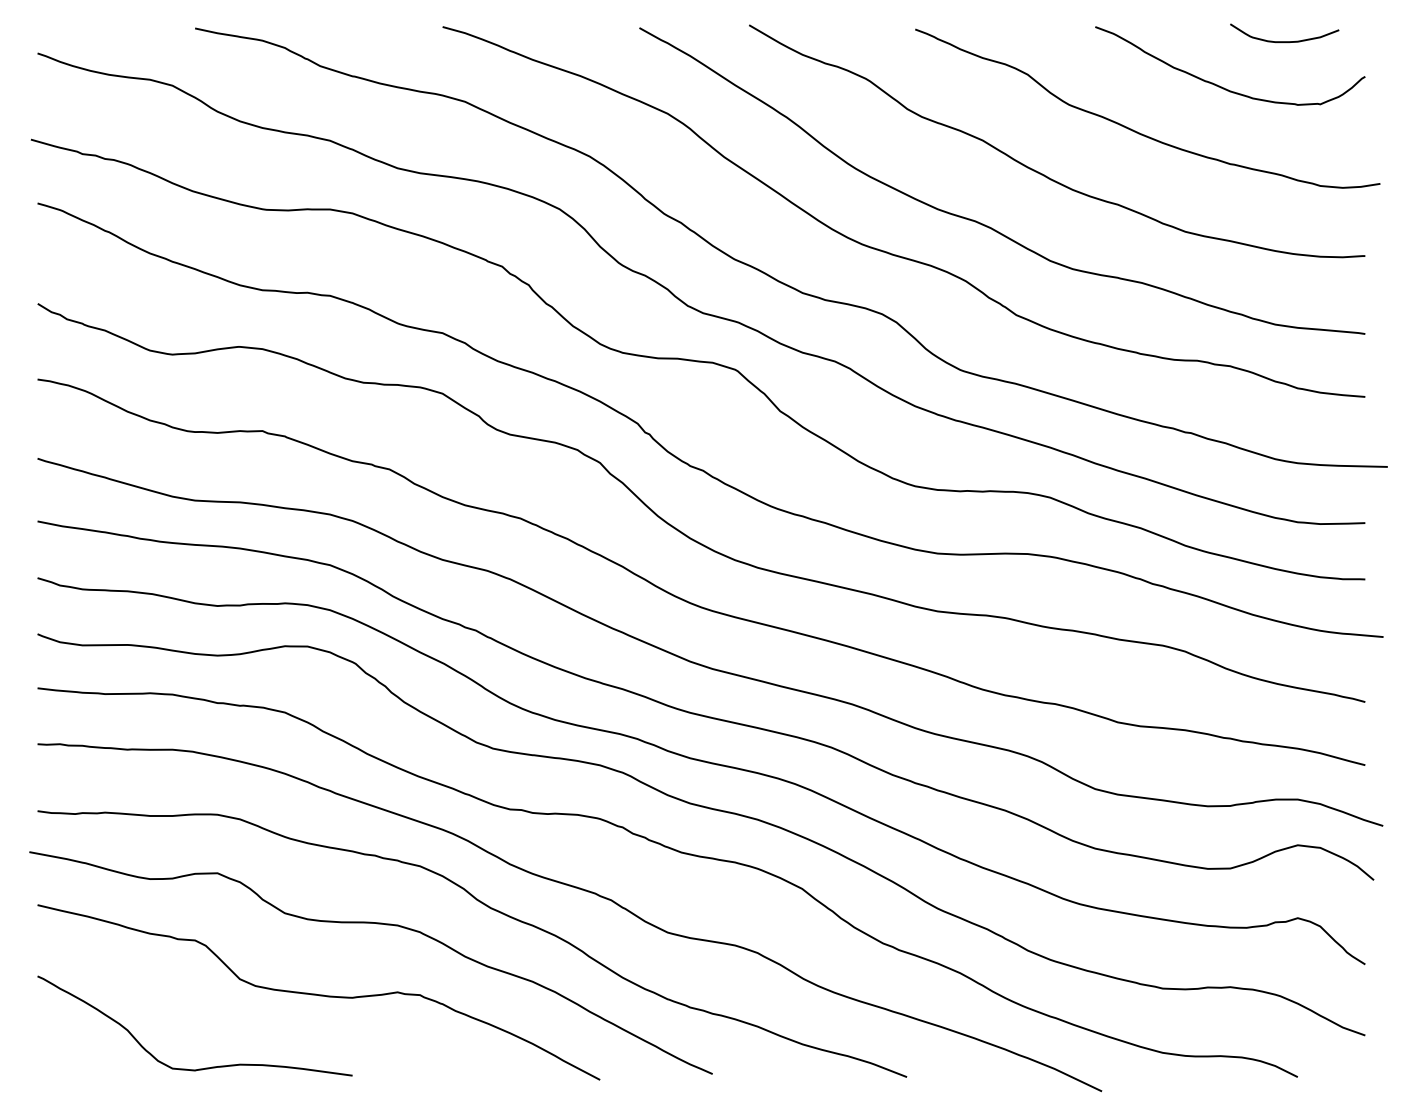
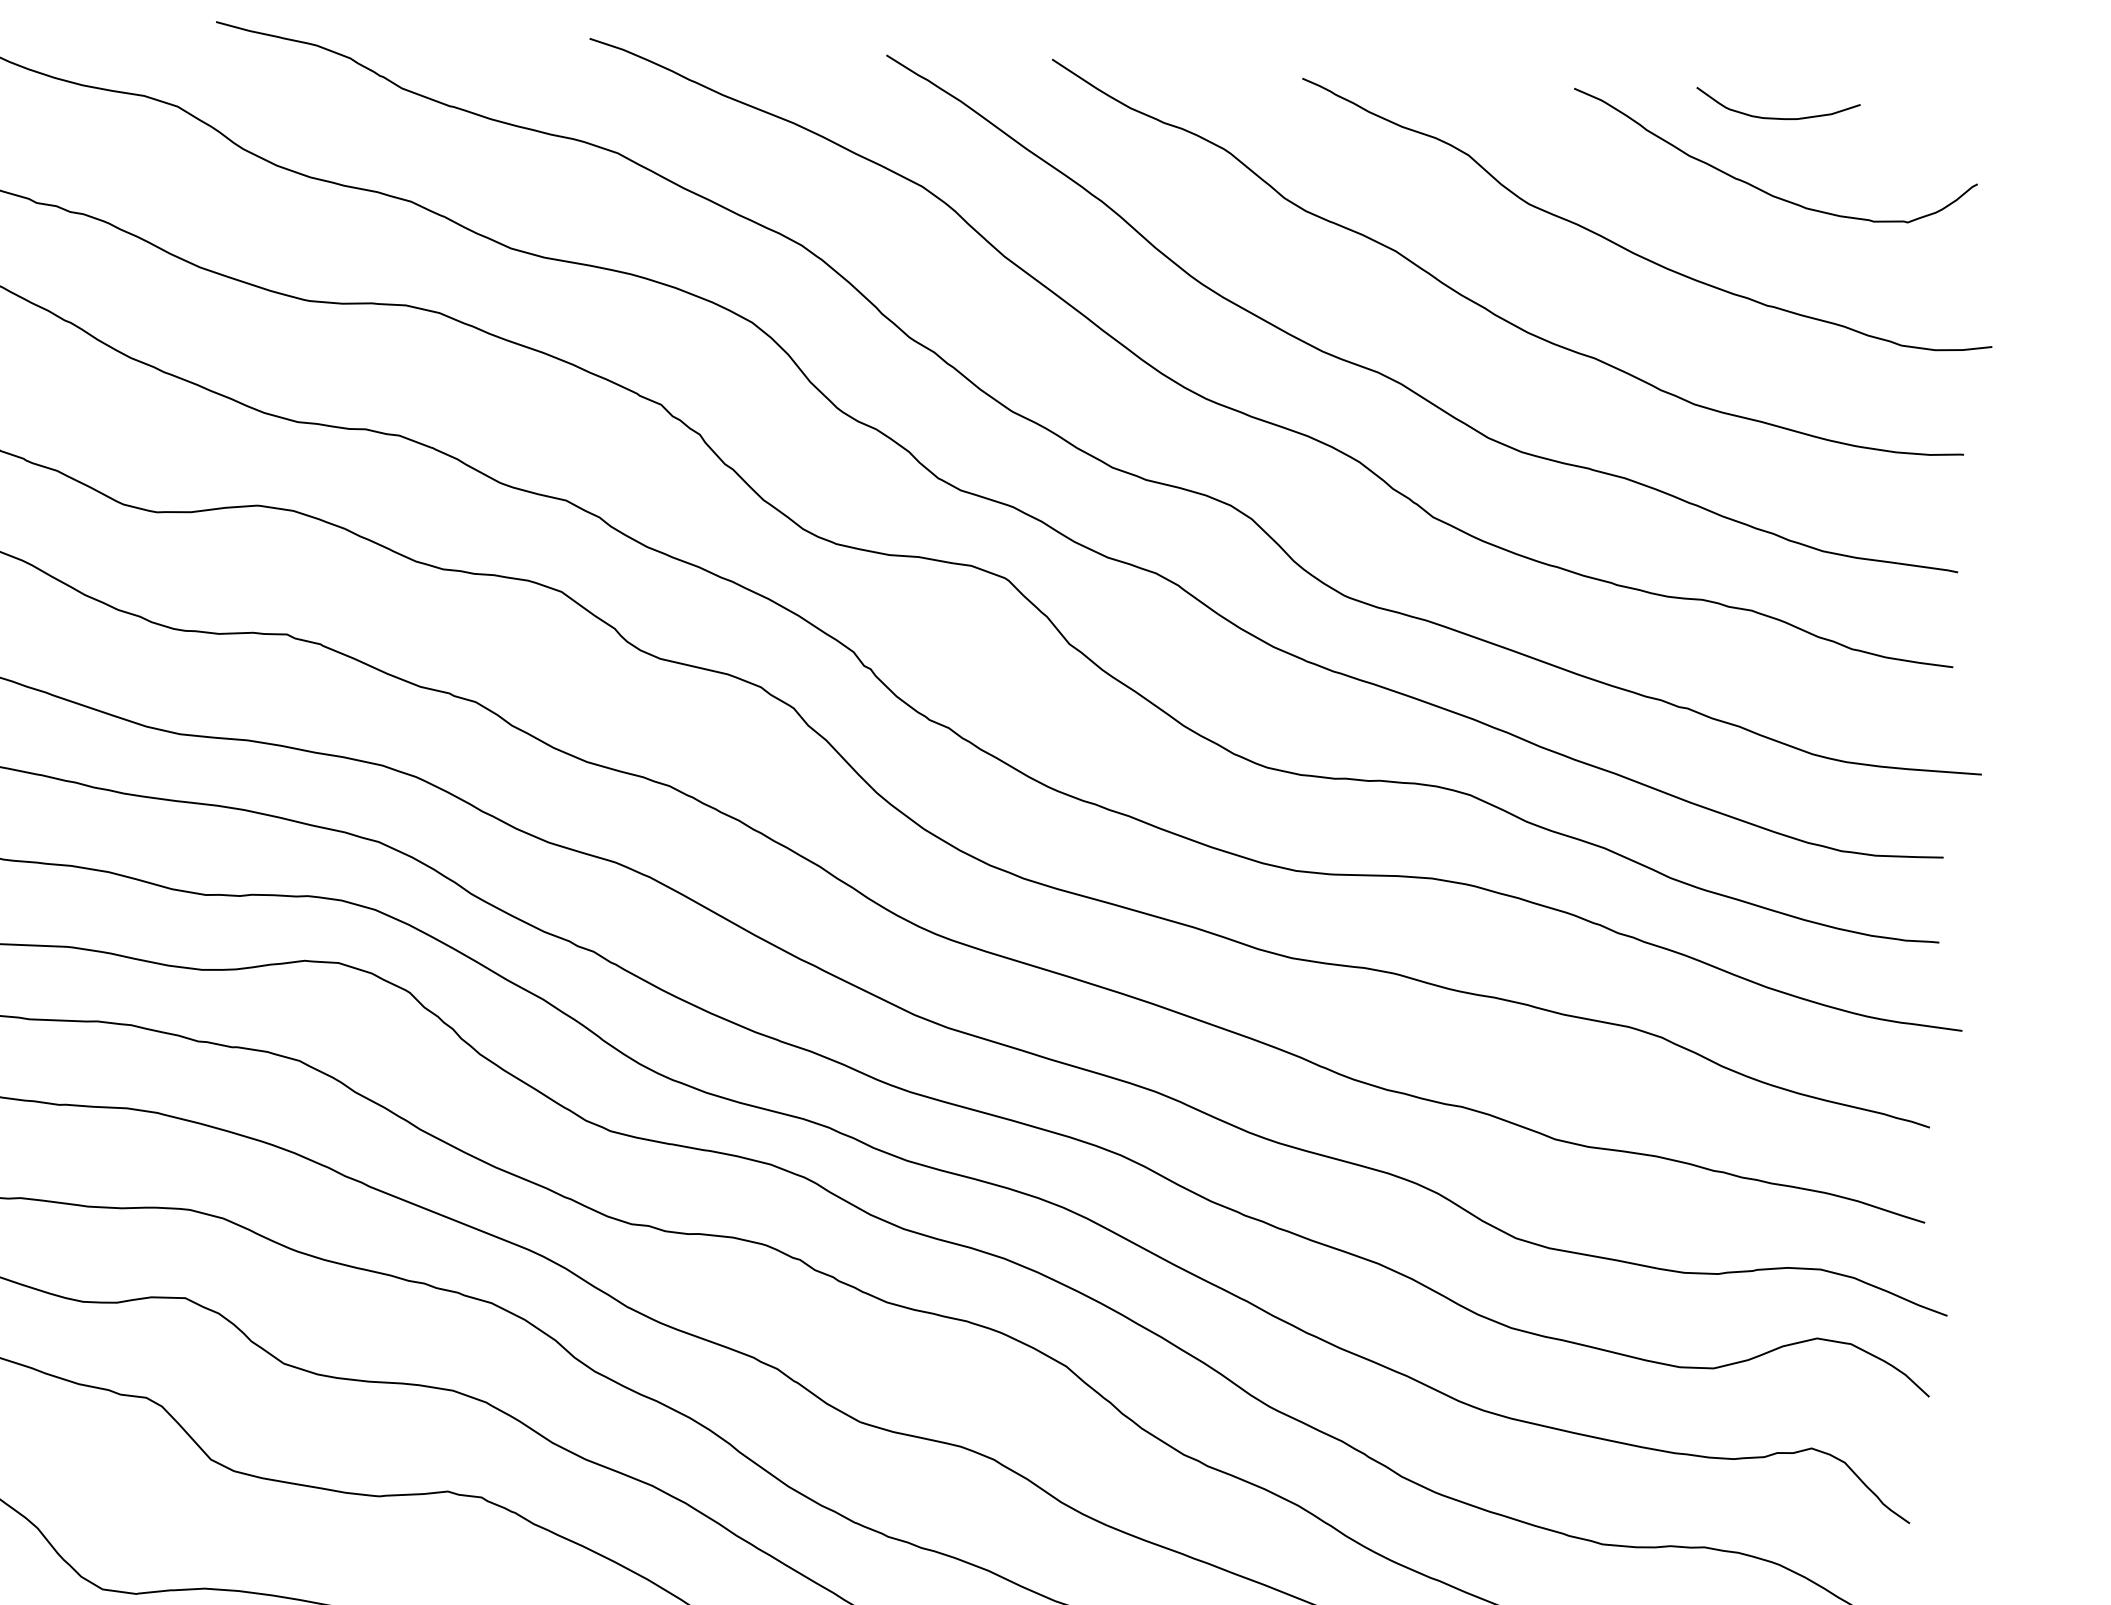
curve: (1284, 41) -> (1777, 117), moved

